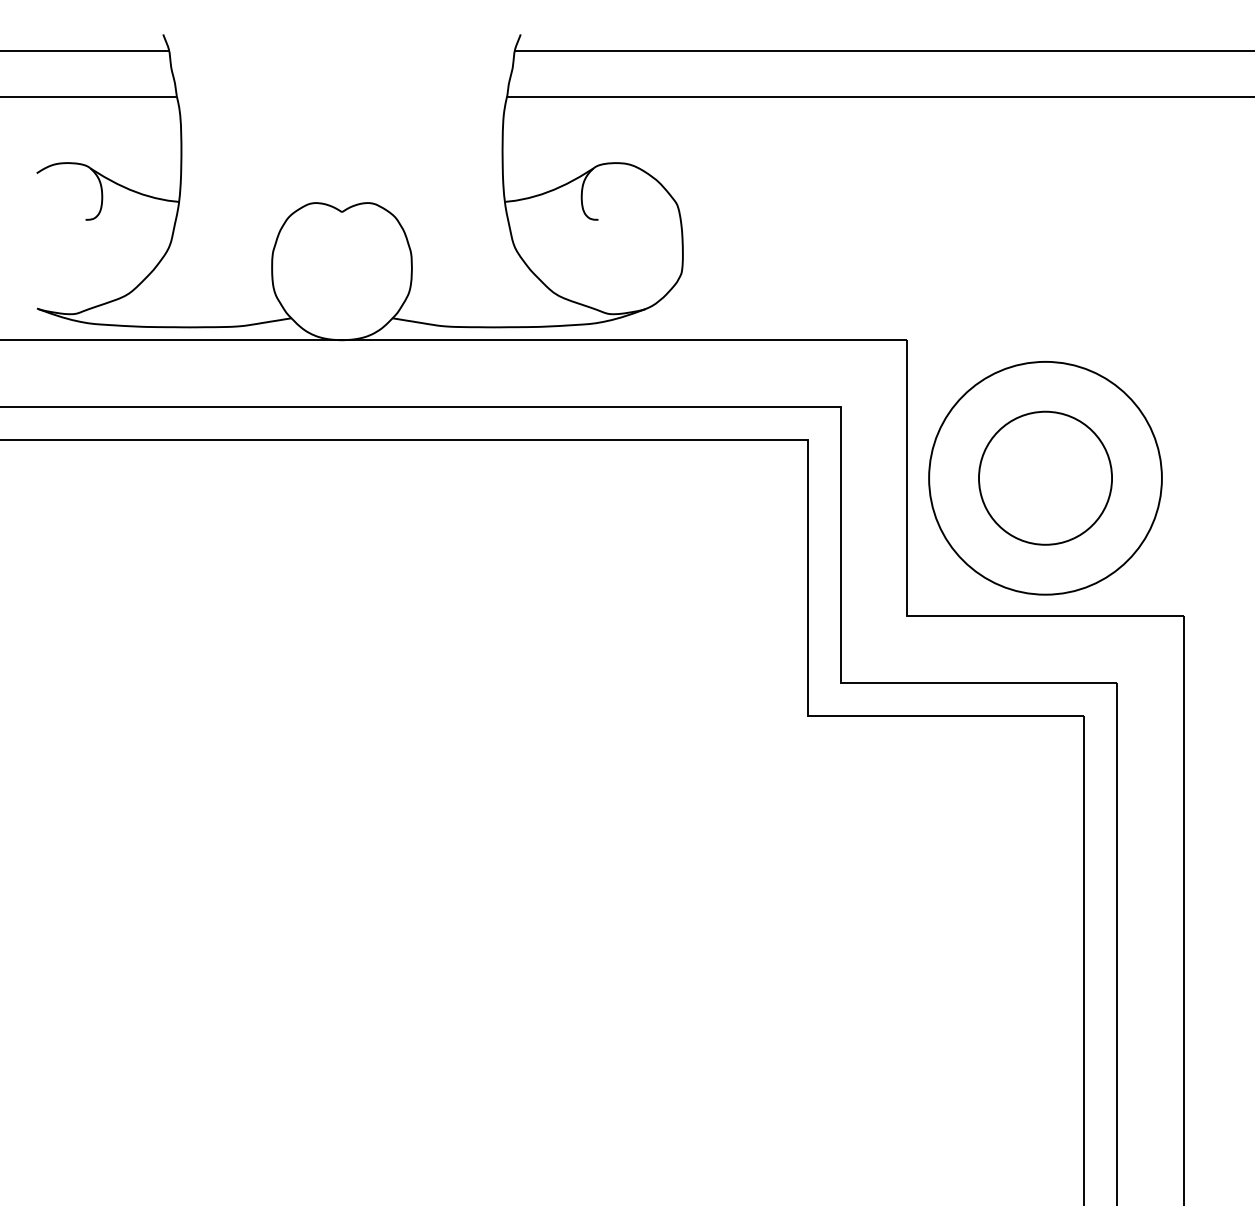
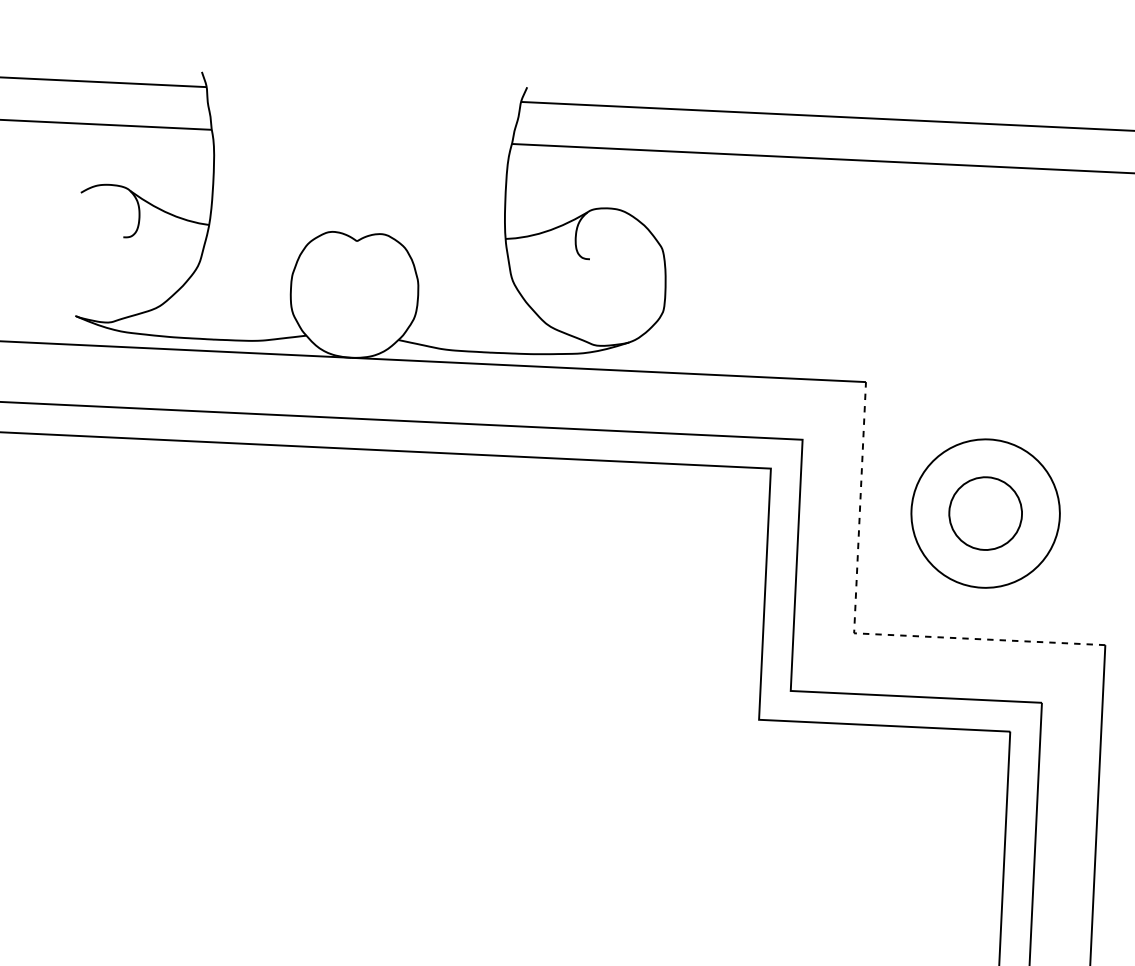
circle: (1045, 477) -> (985, 512), size x0.6
circle: (1045, 477) -> (985, 512), size x0.7
line: (907, 616) -> (854, 633), solid -> dashed

